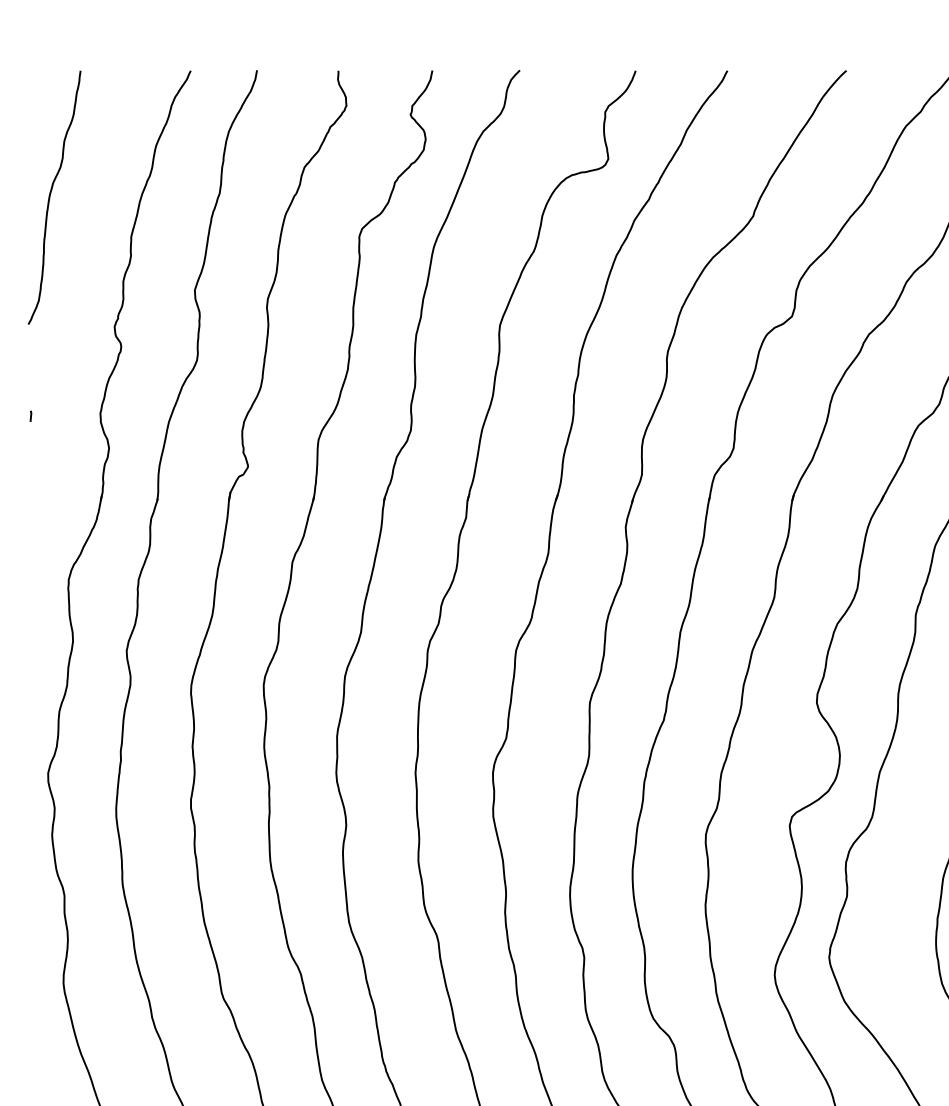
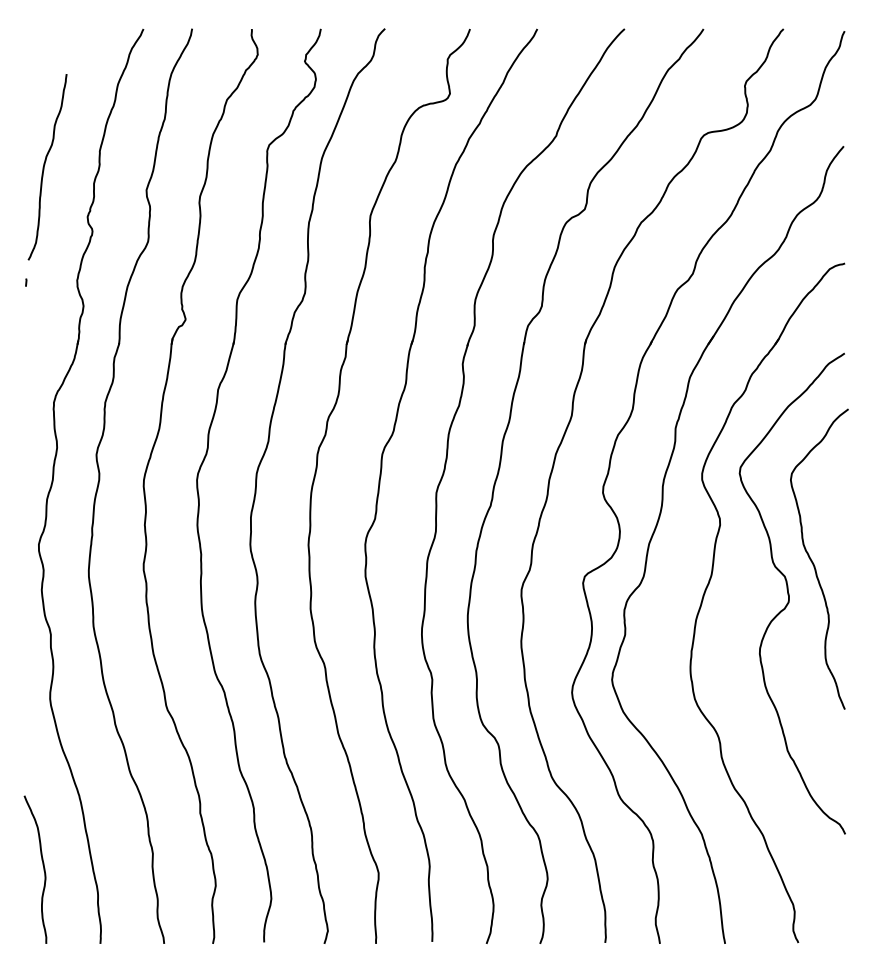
curve: (50, 198) -> (44, 167), moved

